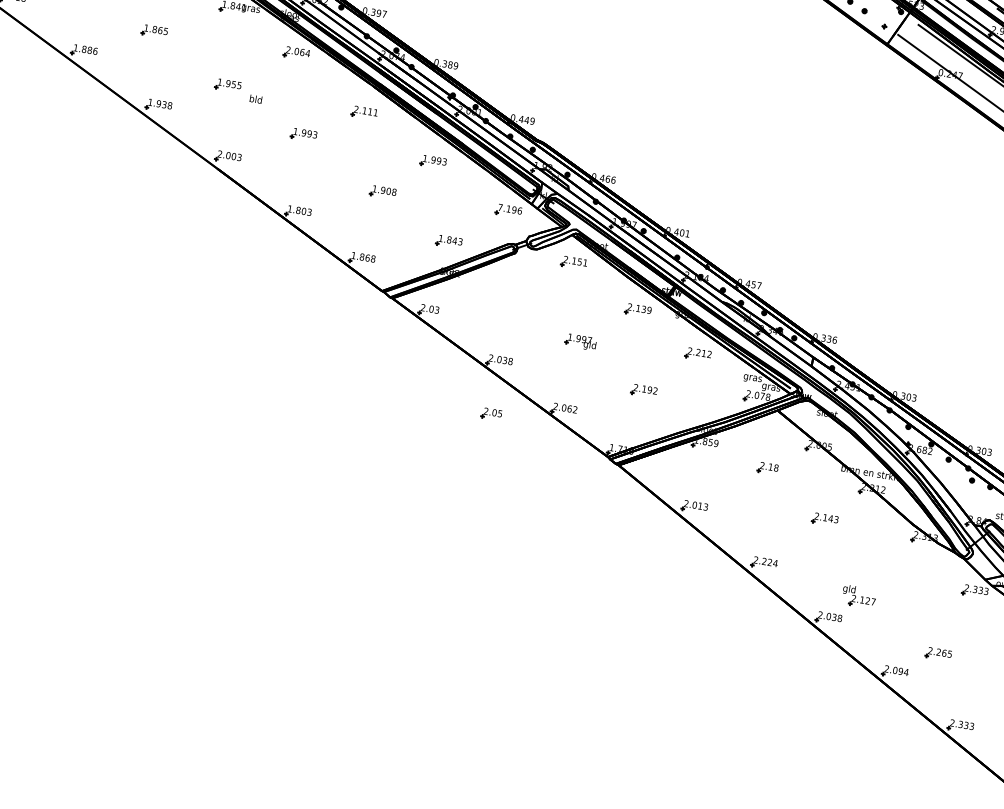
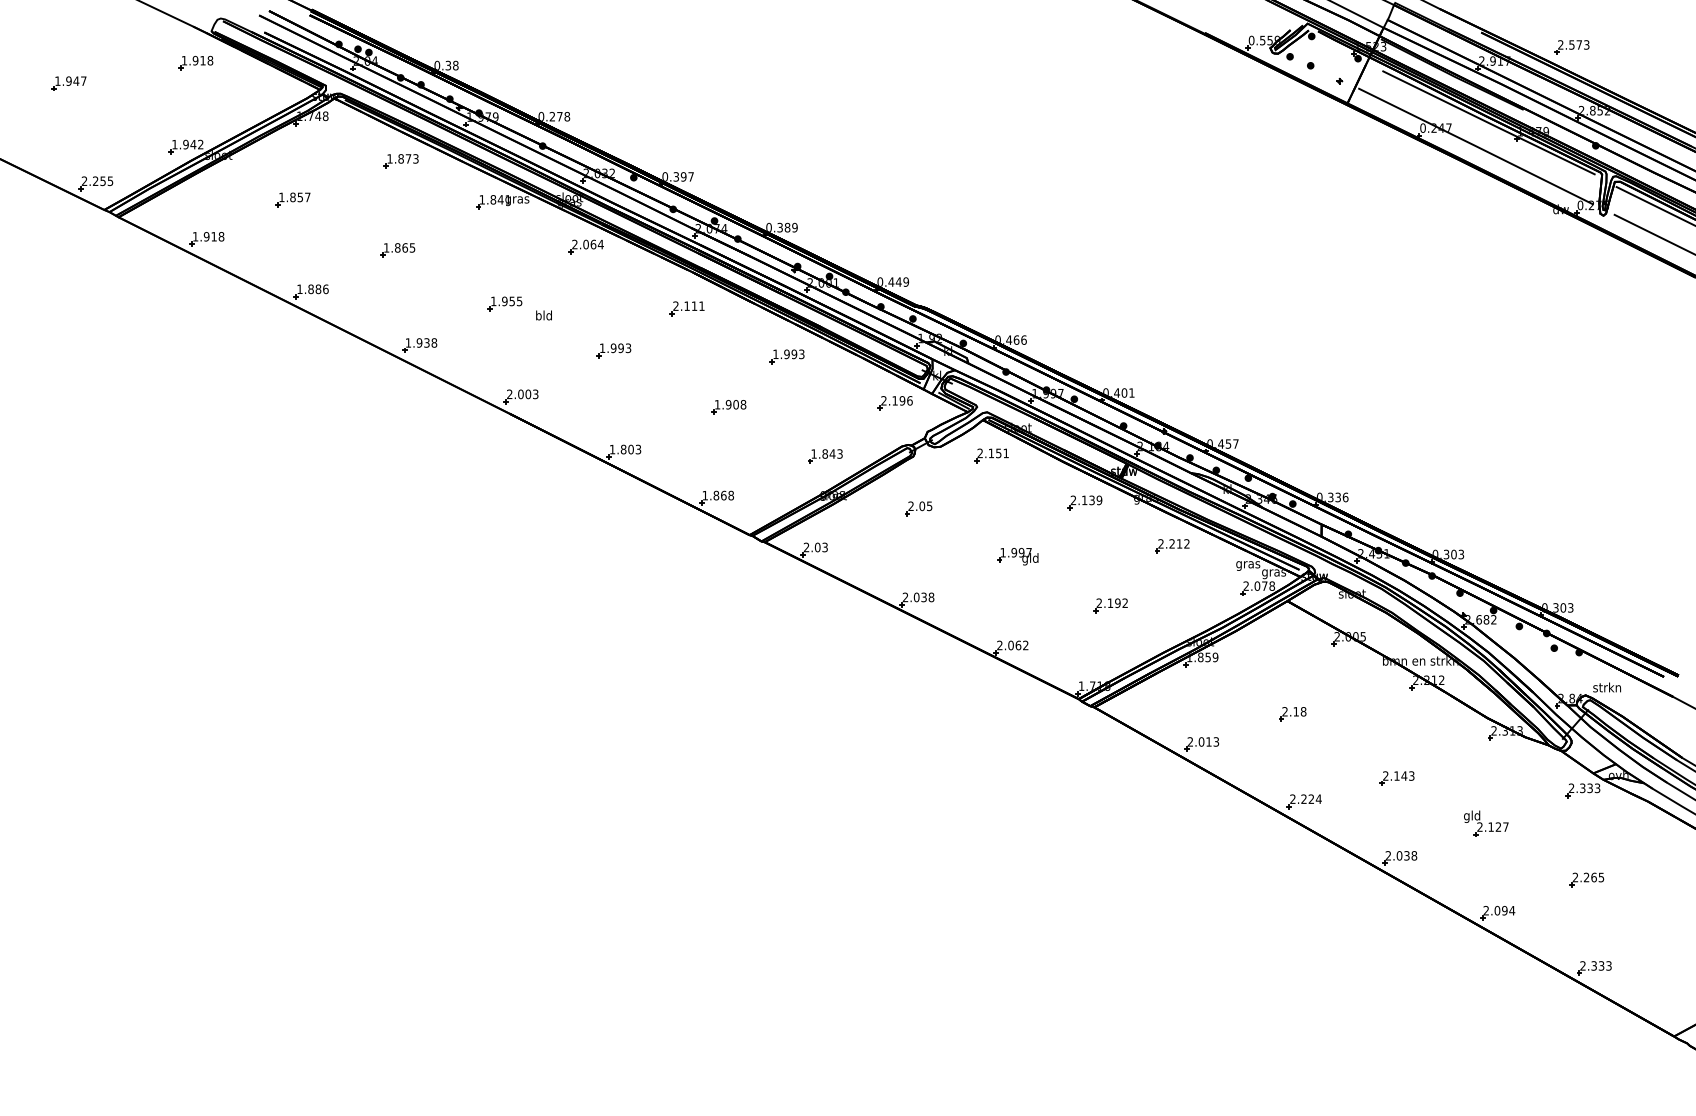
text: (500, 207) -> (883, 400), 7.196 -> 2.196
part: (491, 414) -> (918, 508), moved
part: (767, 468) -> (1292, 714), moved
part: (824, 519) -> (1396, 778), moved
part: (859, 596) -> (1486, 823), moved
part: (938, 653) -> (1586, 879), moved

